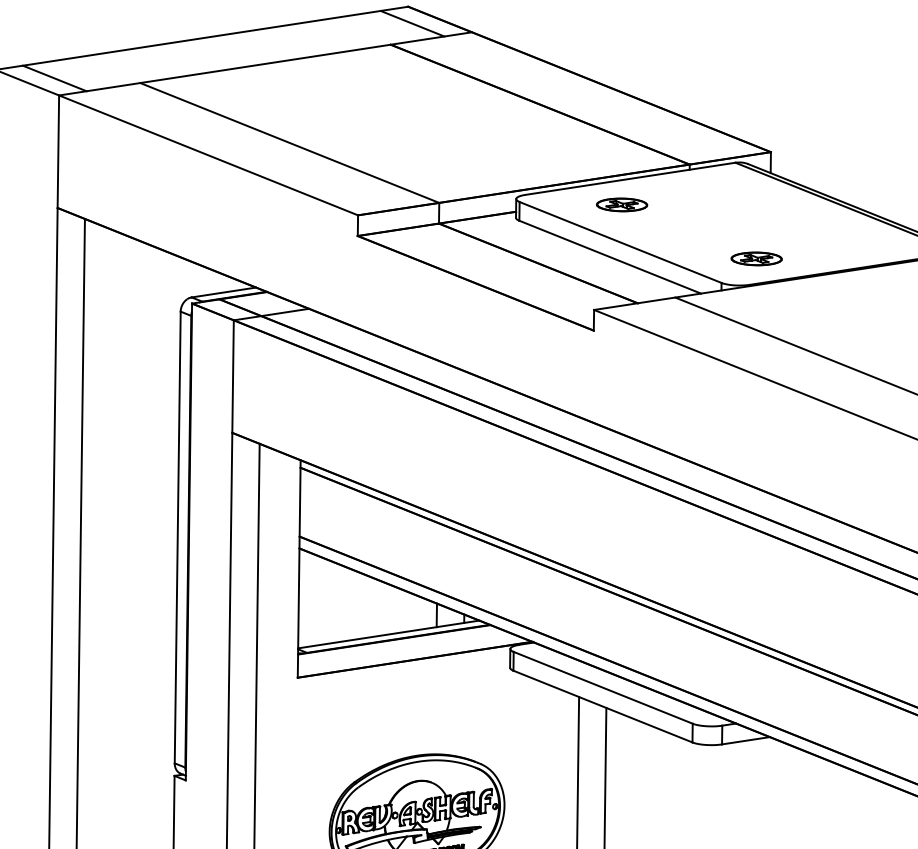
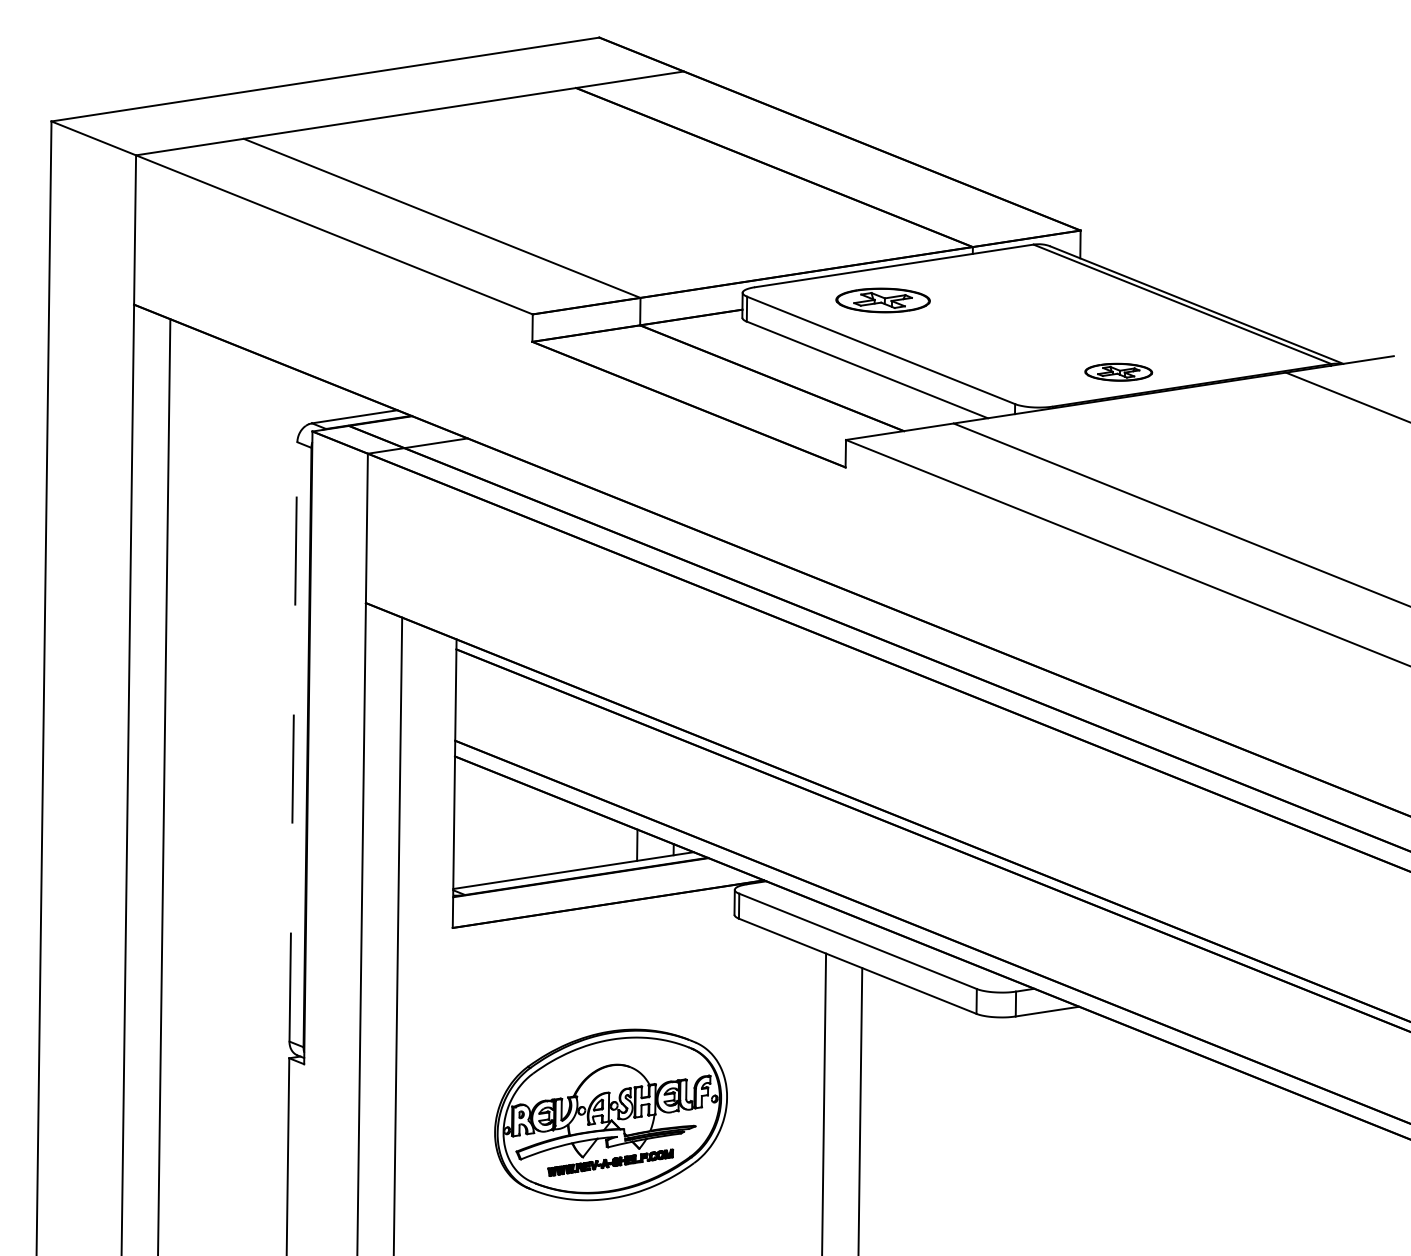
line: (412, 23) -> (604, 60), removed
line: (54, 78) -> (130, 132), removed
part: (621, 204) -> (882, 300), size x1.4
part: (756, 258) -> (1118, 371), moved
line: (177, 537) -> (293, 741), solid -> dashed

